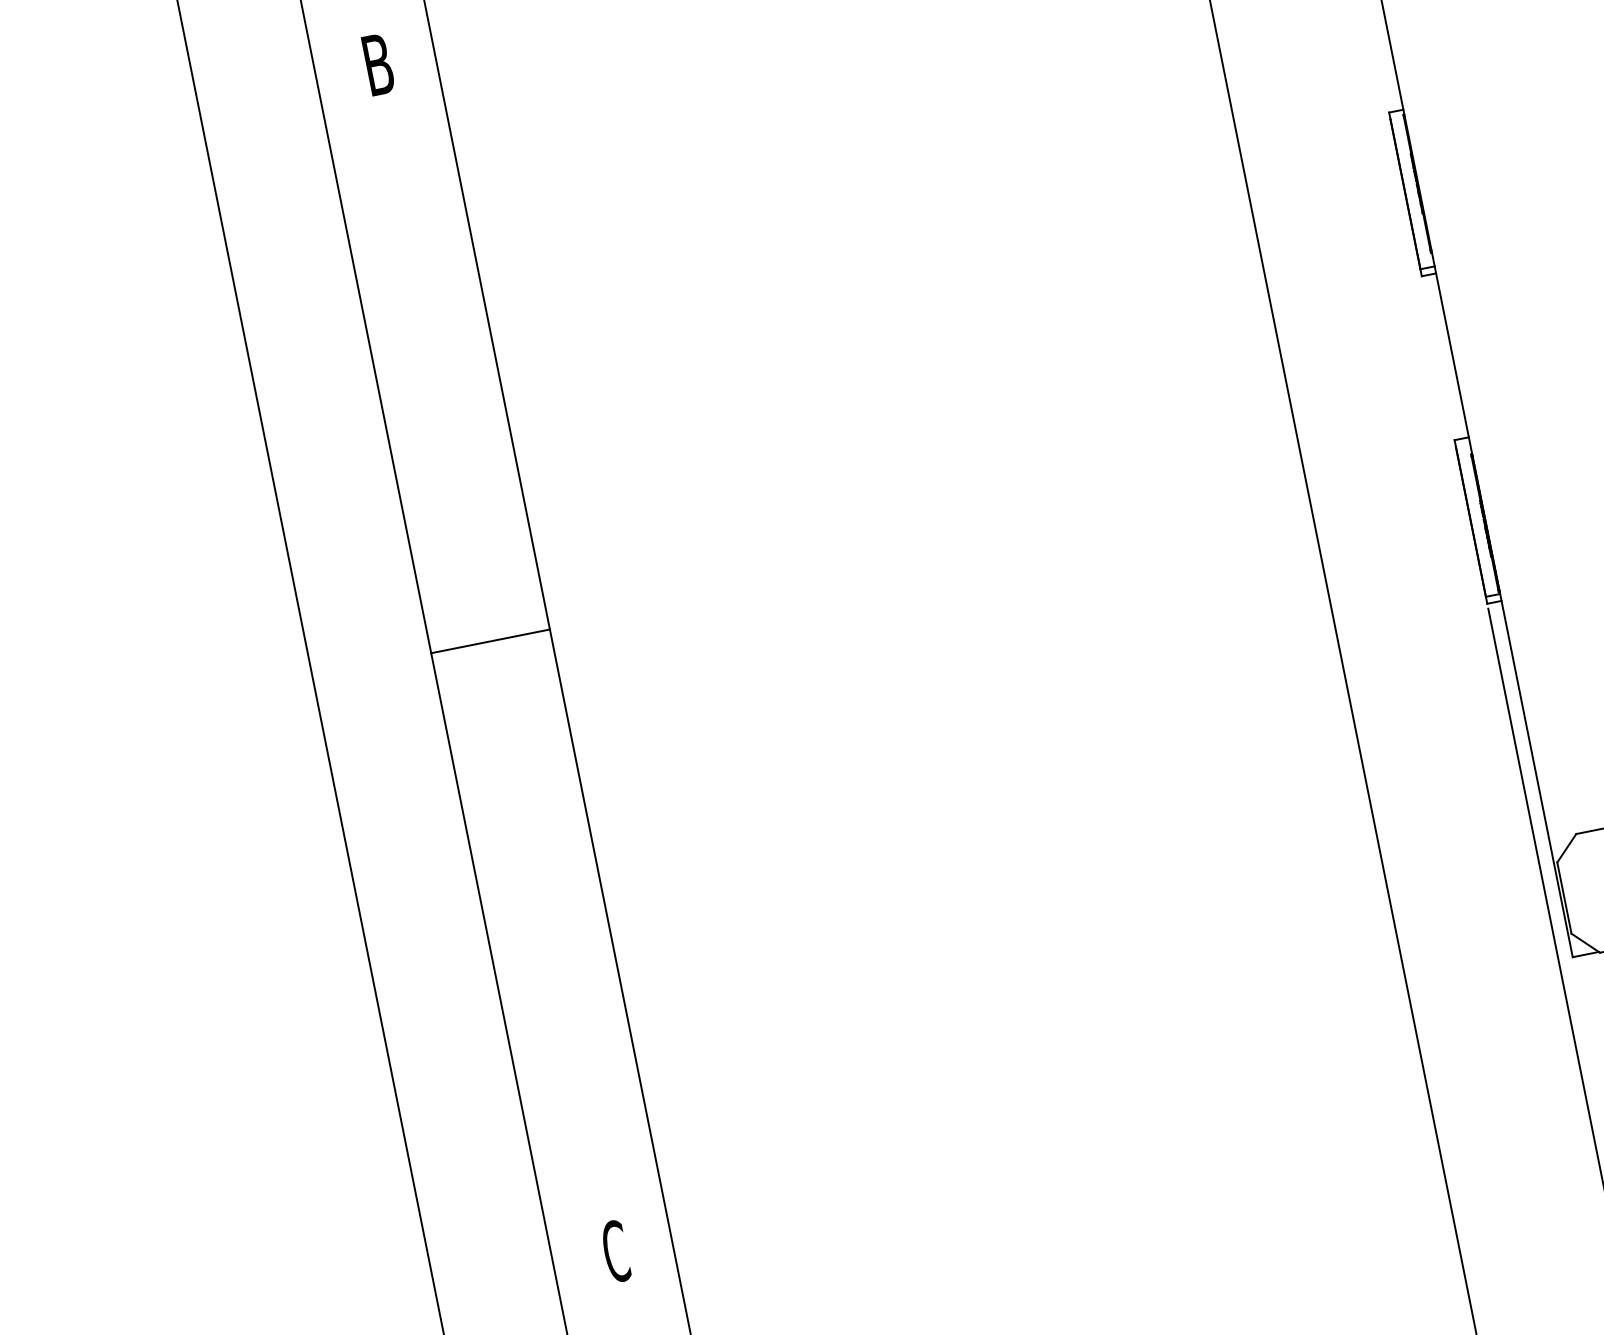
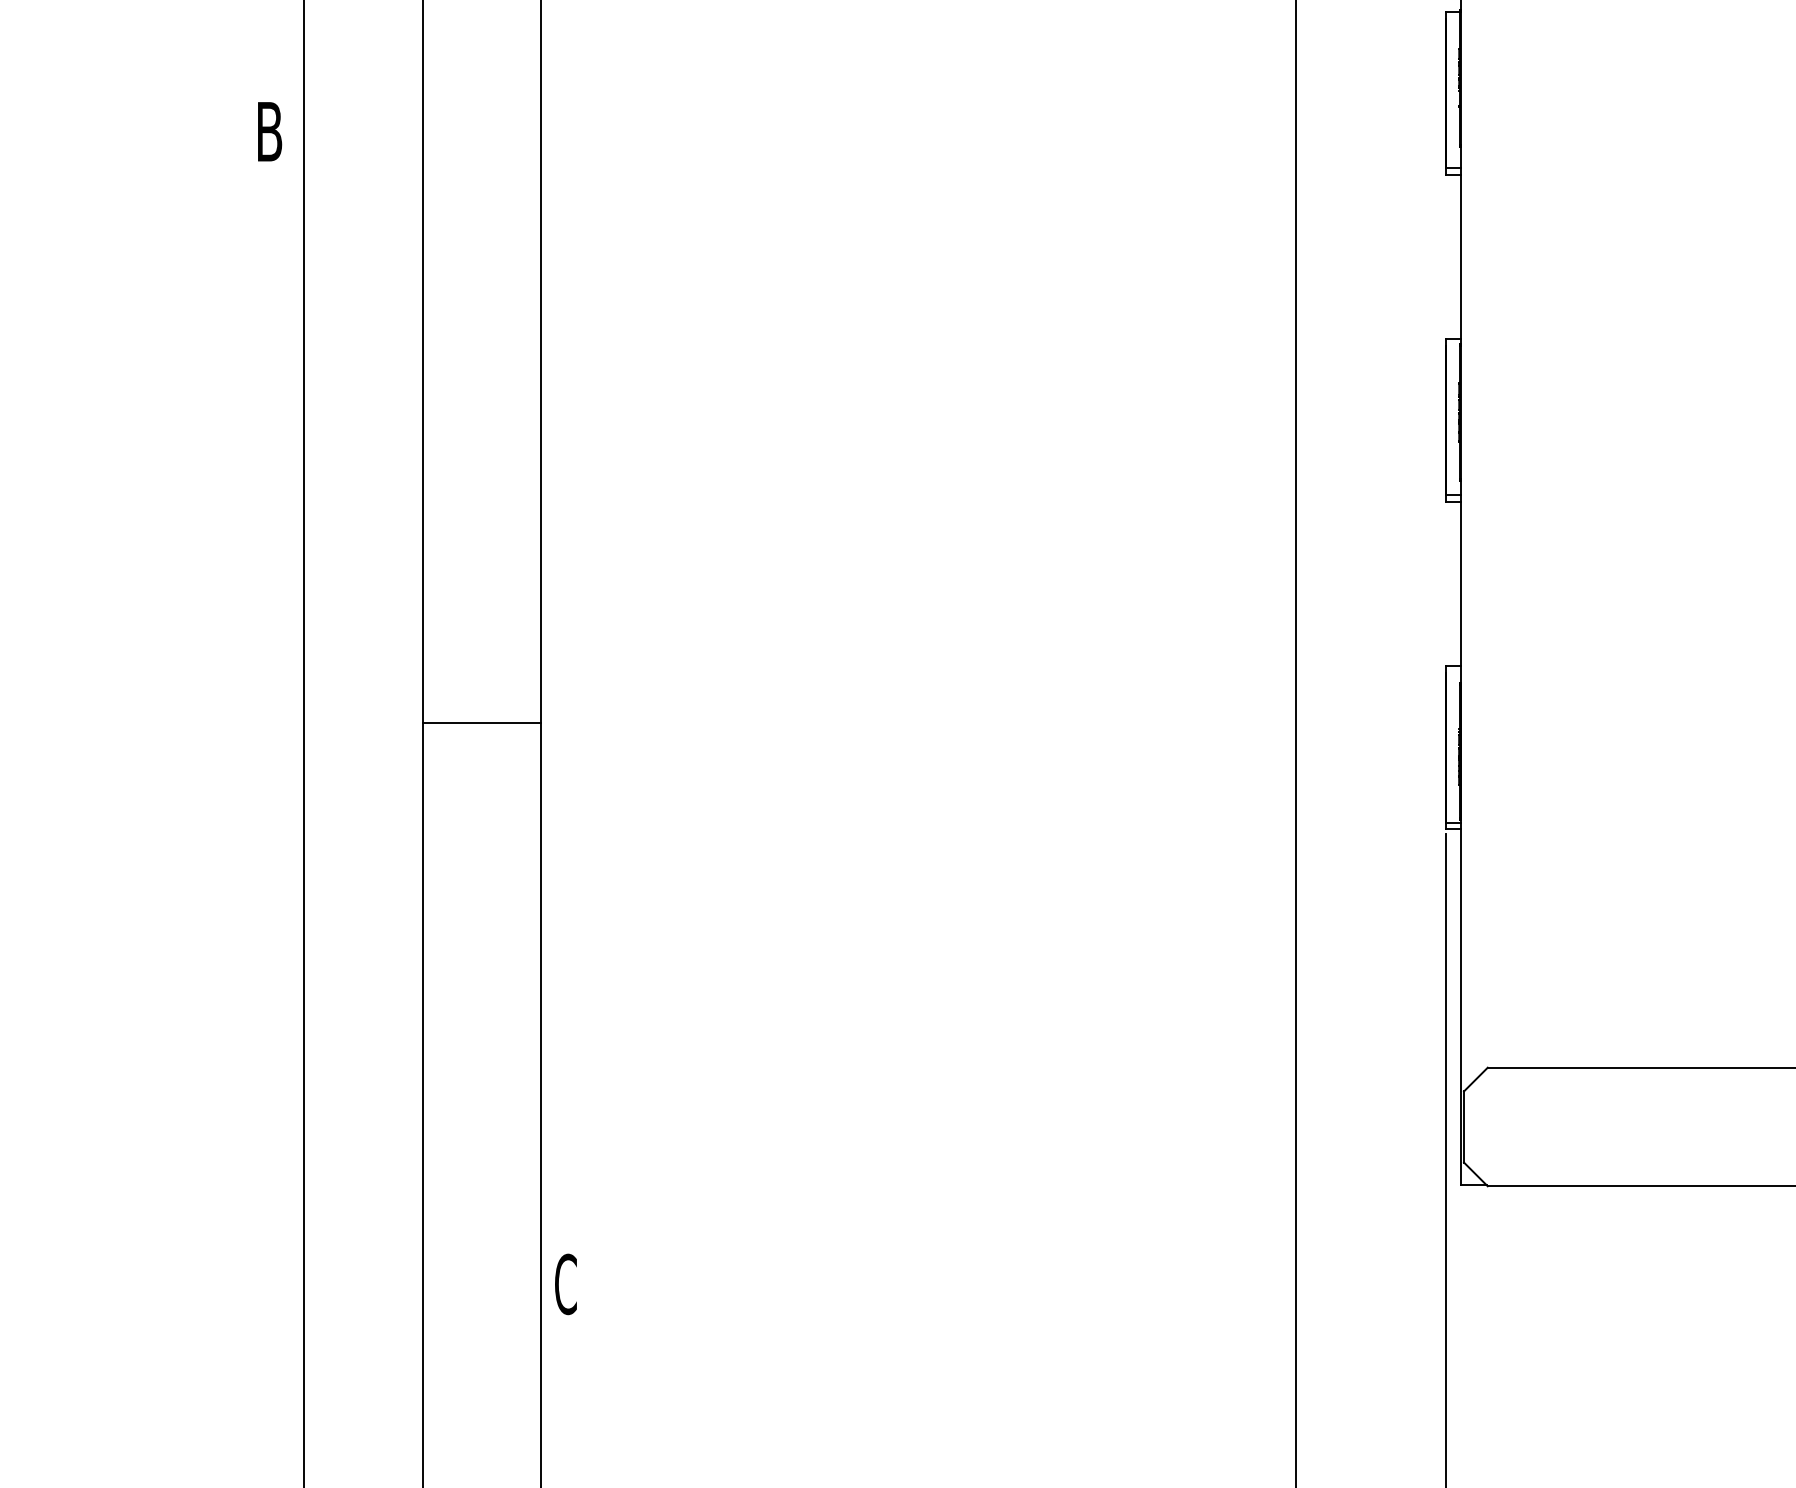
text: (379, 64) -> (270, 131), moved
line: (490, 641) -> (481, 723), moved
text: (615, 1251) -> (565, 1284), moved

